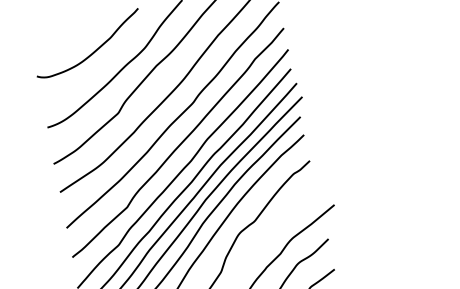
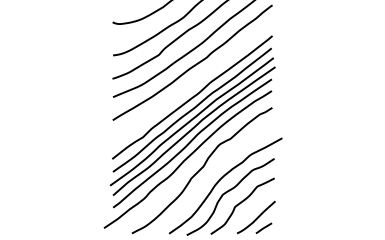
curve: (178, 144) -> (192, 81), removed

